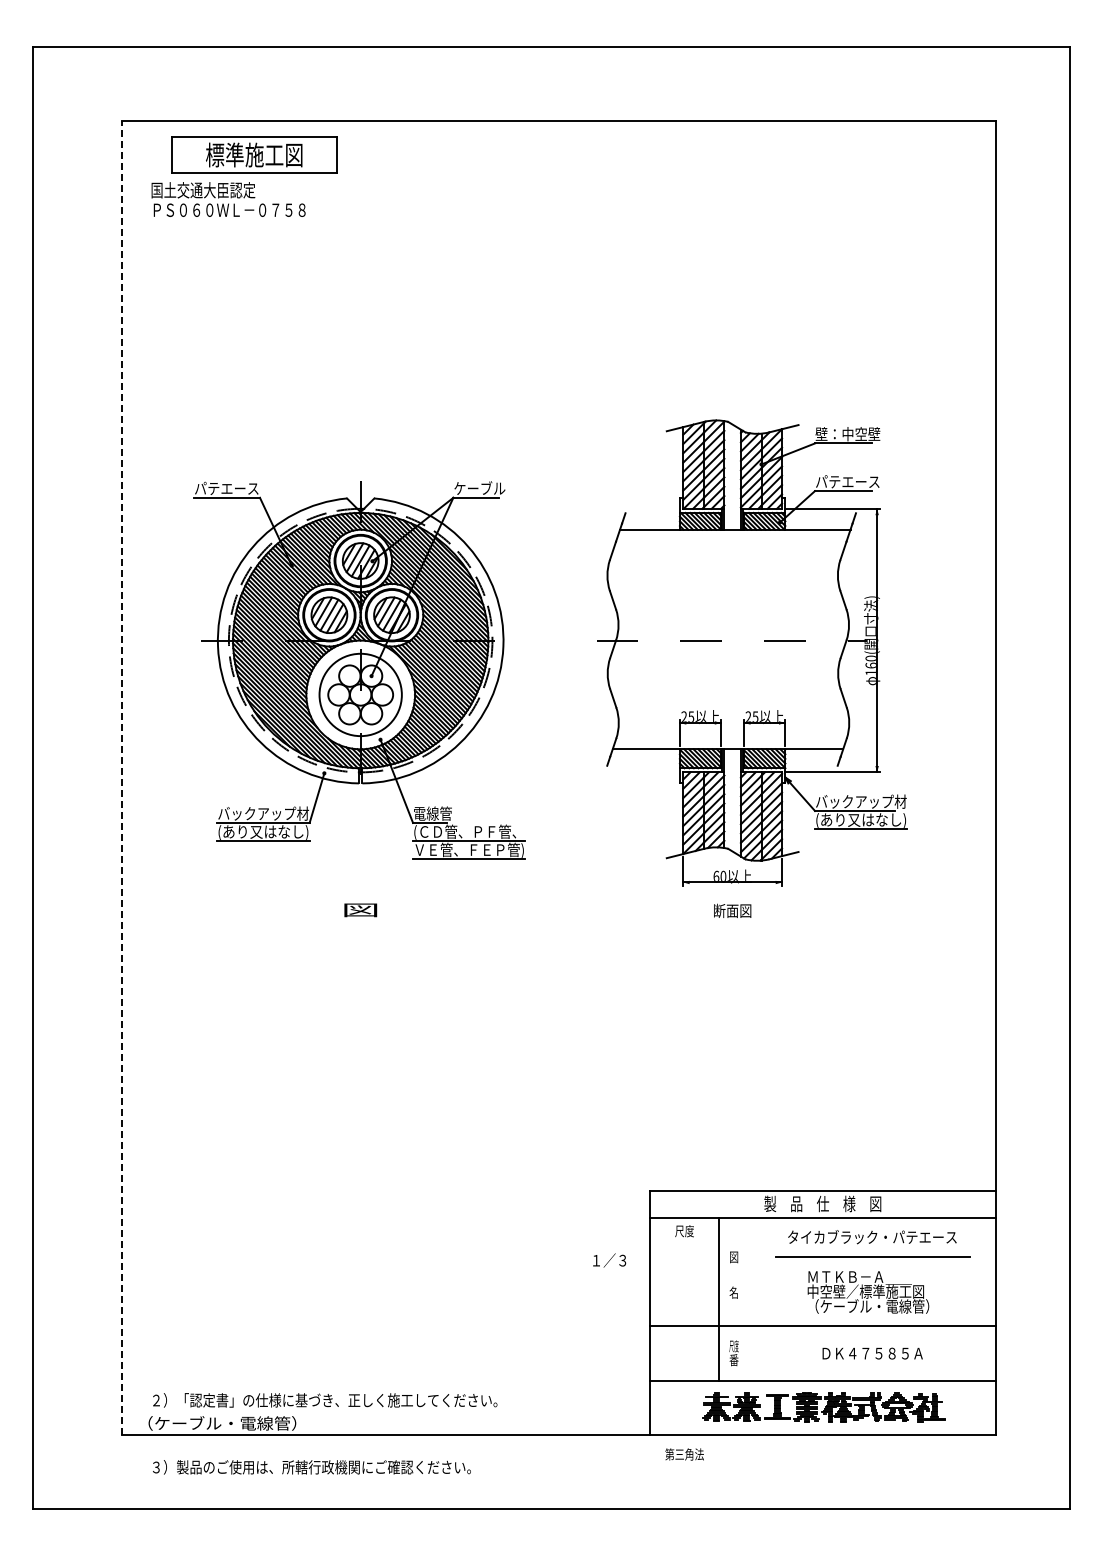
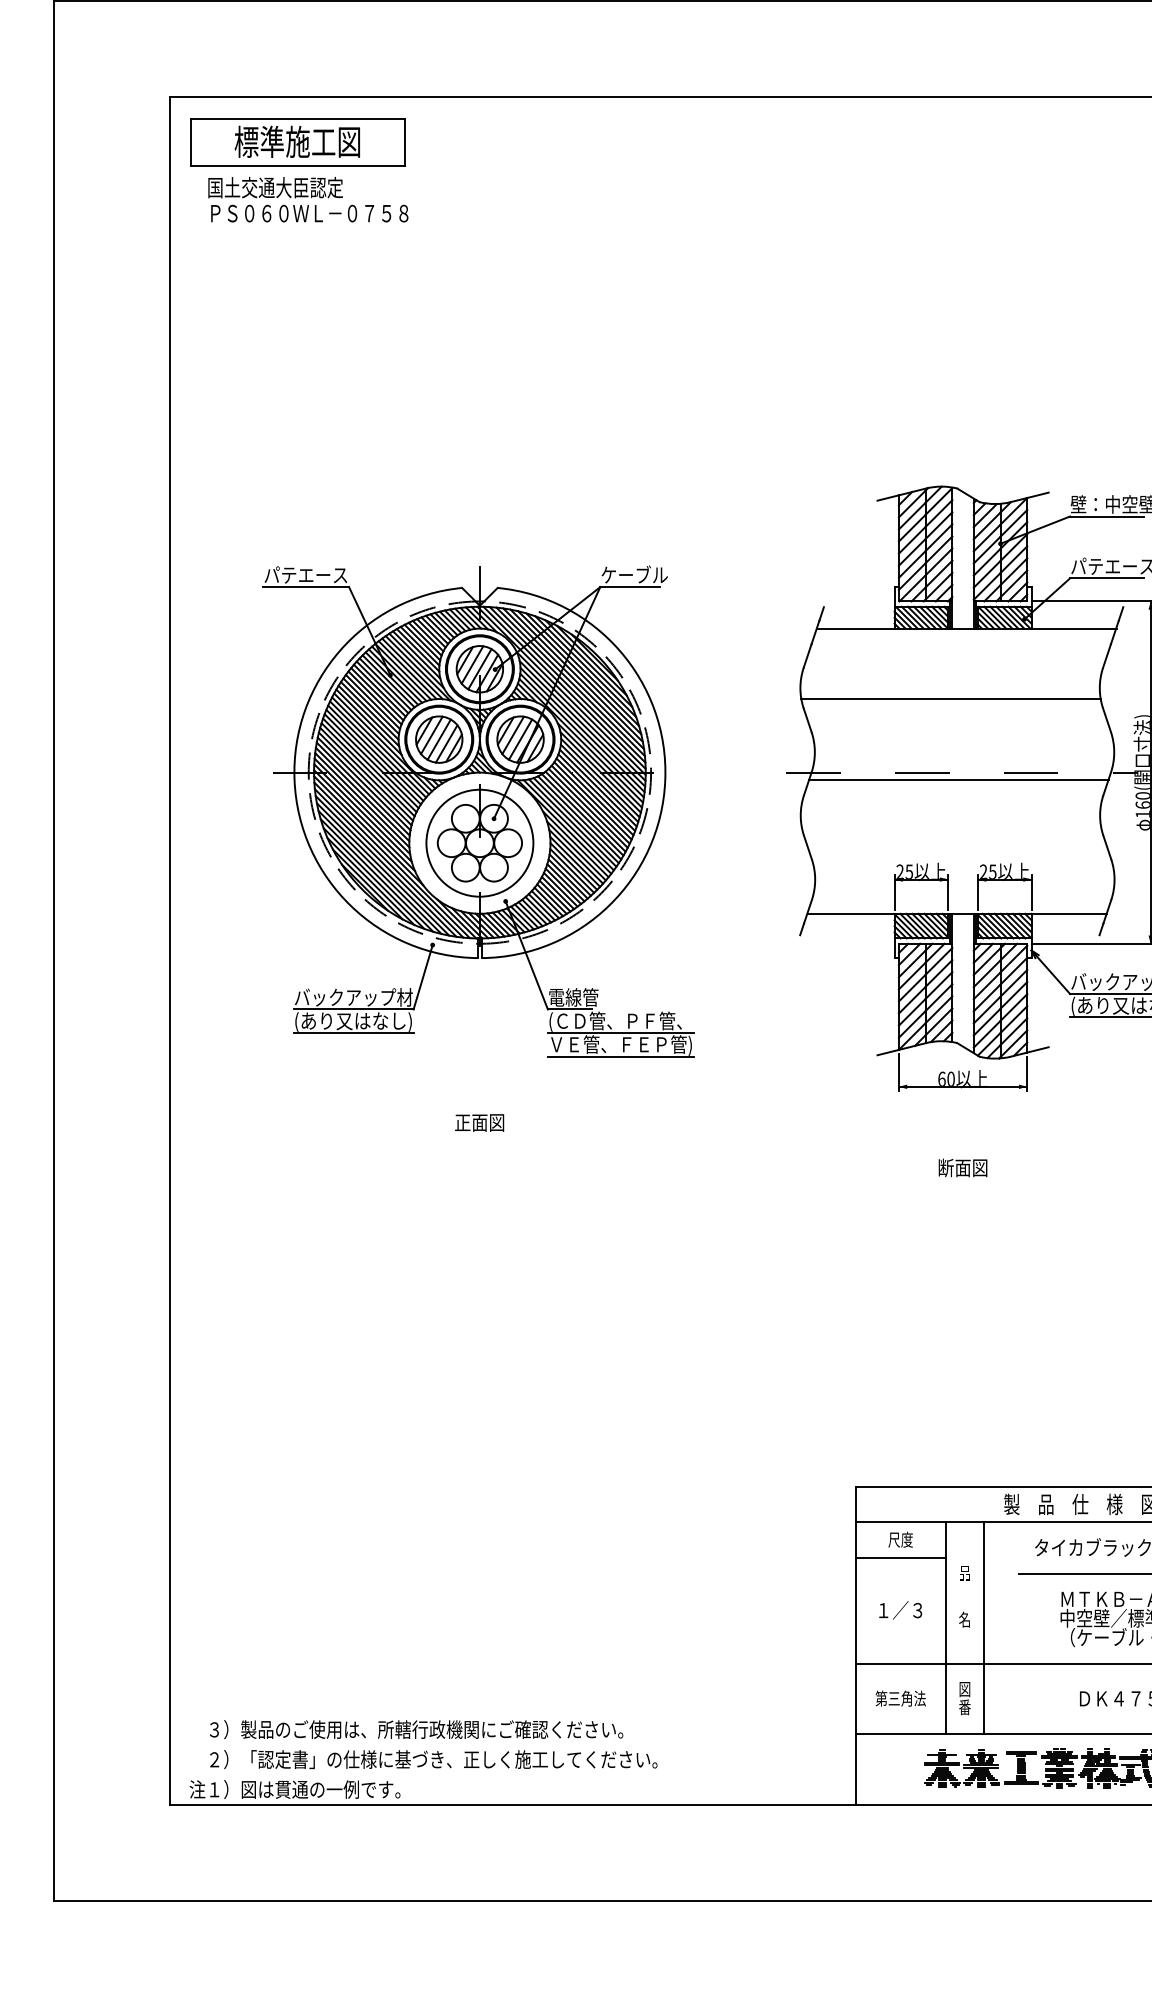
part: (254, 154) -> (297, 141), moved
line: (723, 583) -> (951, 698), added
line: (729, 646) -> (958, 780), added
line: (121, 777) -> (169, 950), dashed -> solid
text: (360, 910) -> (479, 1123), 図 -> 正面図
text: (732, 910) -> (962, 1167), moved
line: (684, 1244) -> (900, 1557), added
text: (734, 1257) -> (965, 1573), 図 -> 品
text: (609, 1260) -> (900, 1610), moved
line: (748, 1298) -> (983, 1627), added
text: (733, 1346) -> (964, 1689), 尺度 -> 図
text: (218, 1423) -> (295, 1789), （ケーブル・電線管） -> 注１）図は貫通の一例です。
text: (684, 1454) -> (900, 1698), moved
text: (311, 1467) -> (415, 1729), moved

